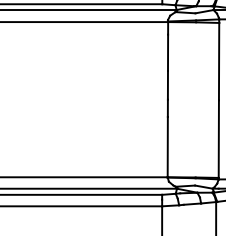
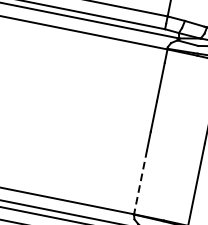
line: (167, 147) -> (140, 182), solid -> dashed

